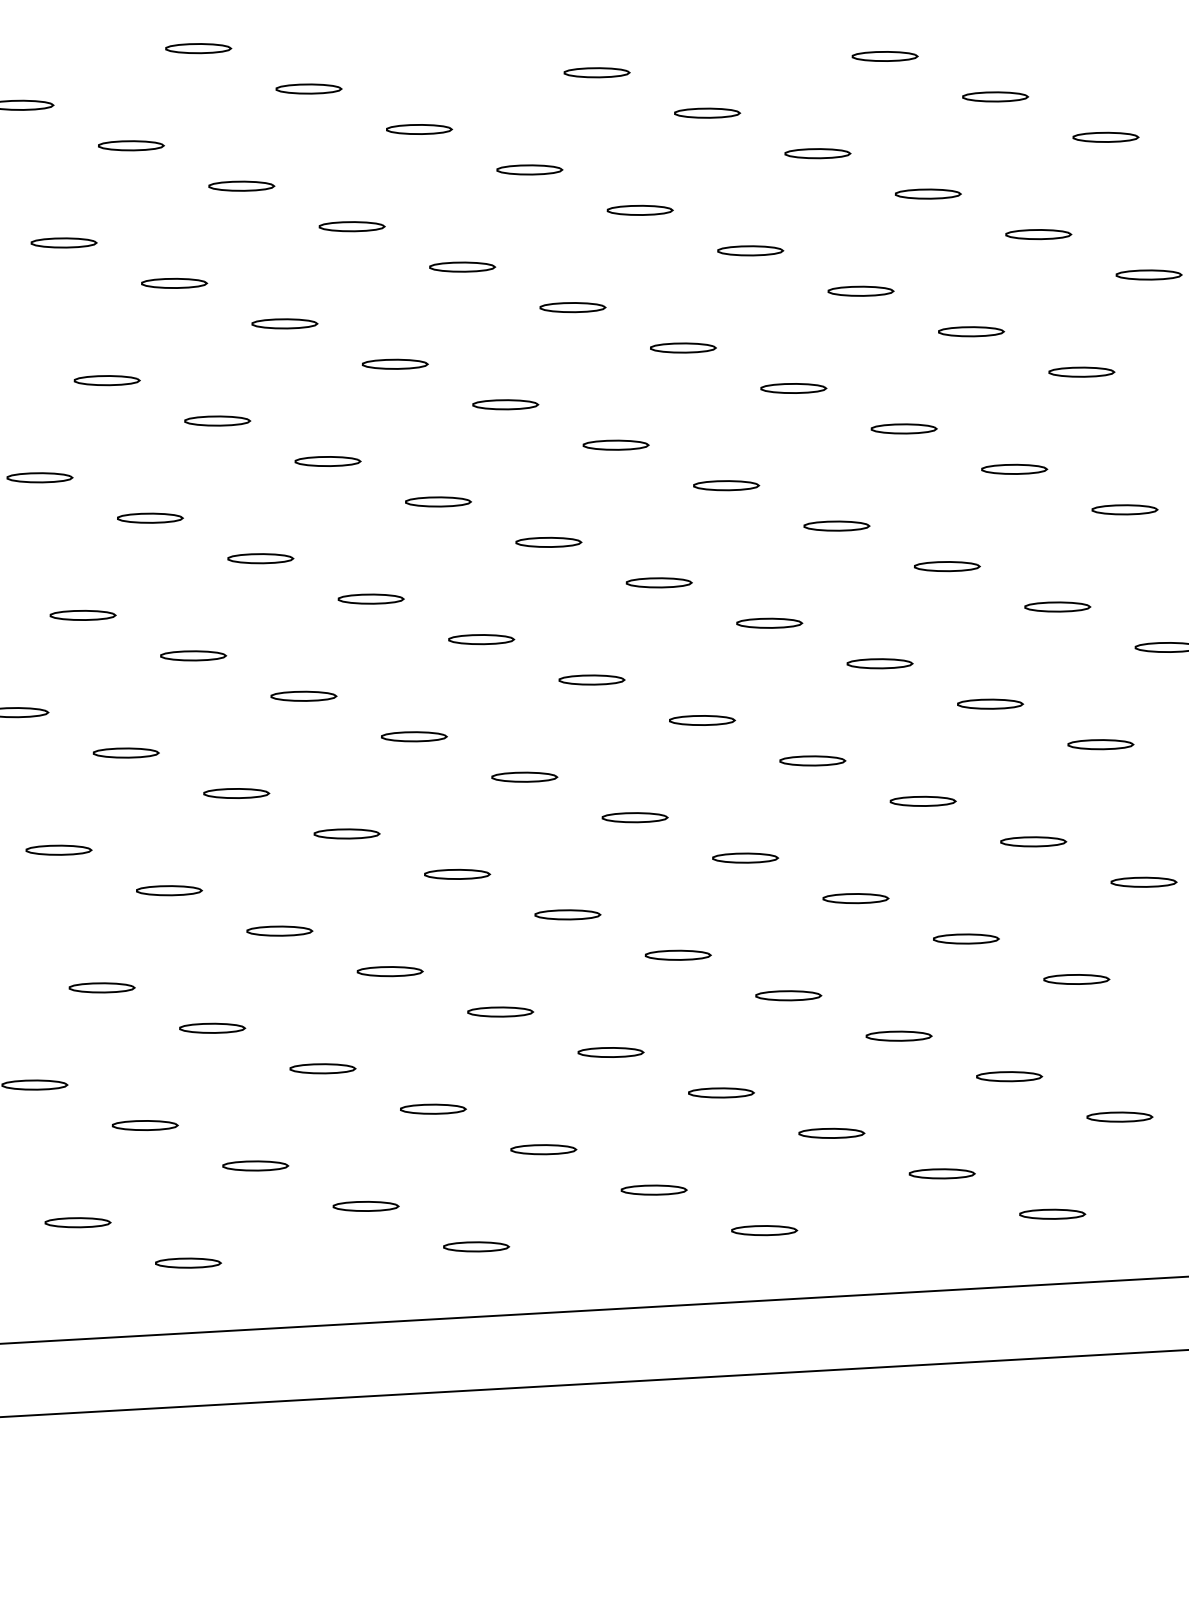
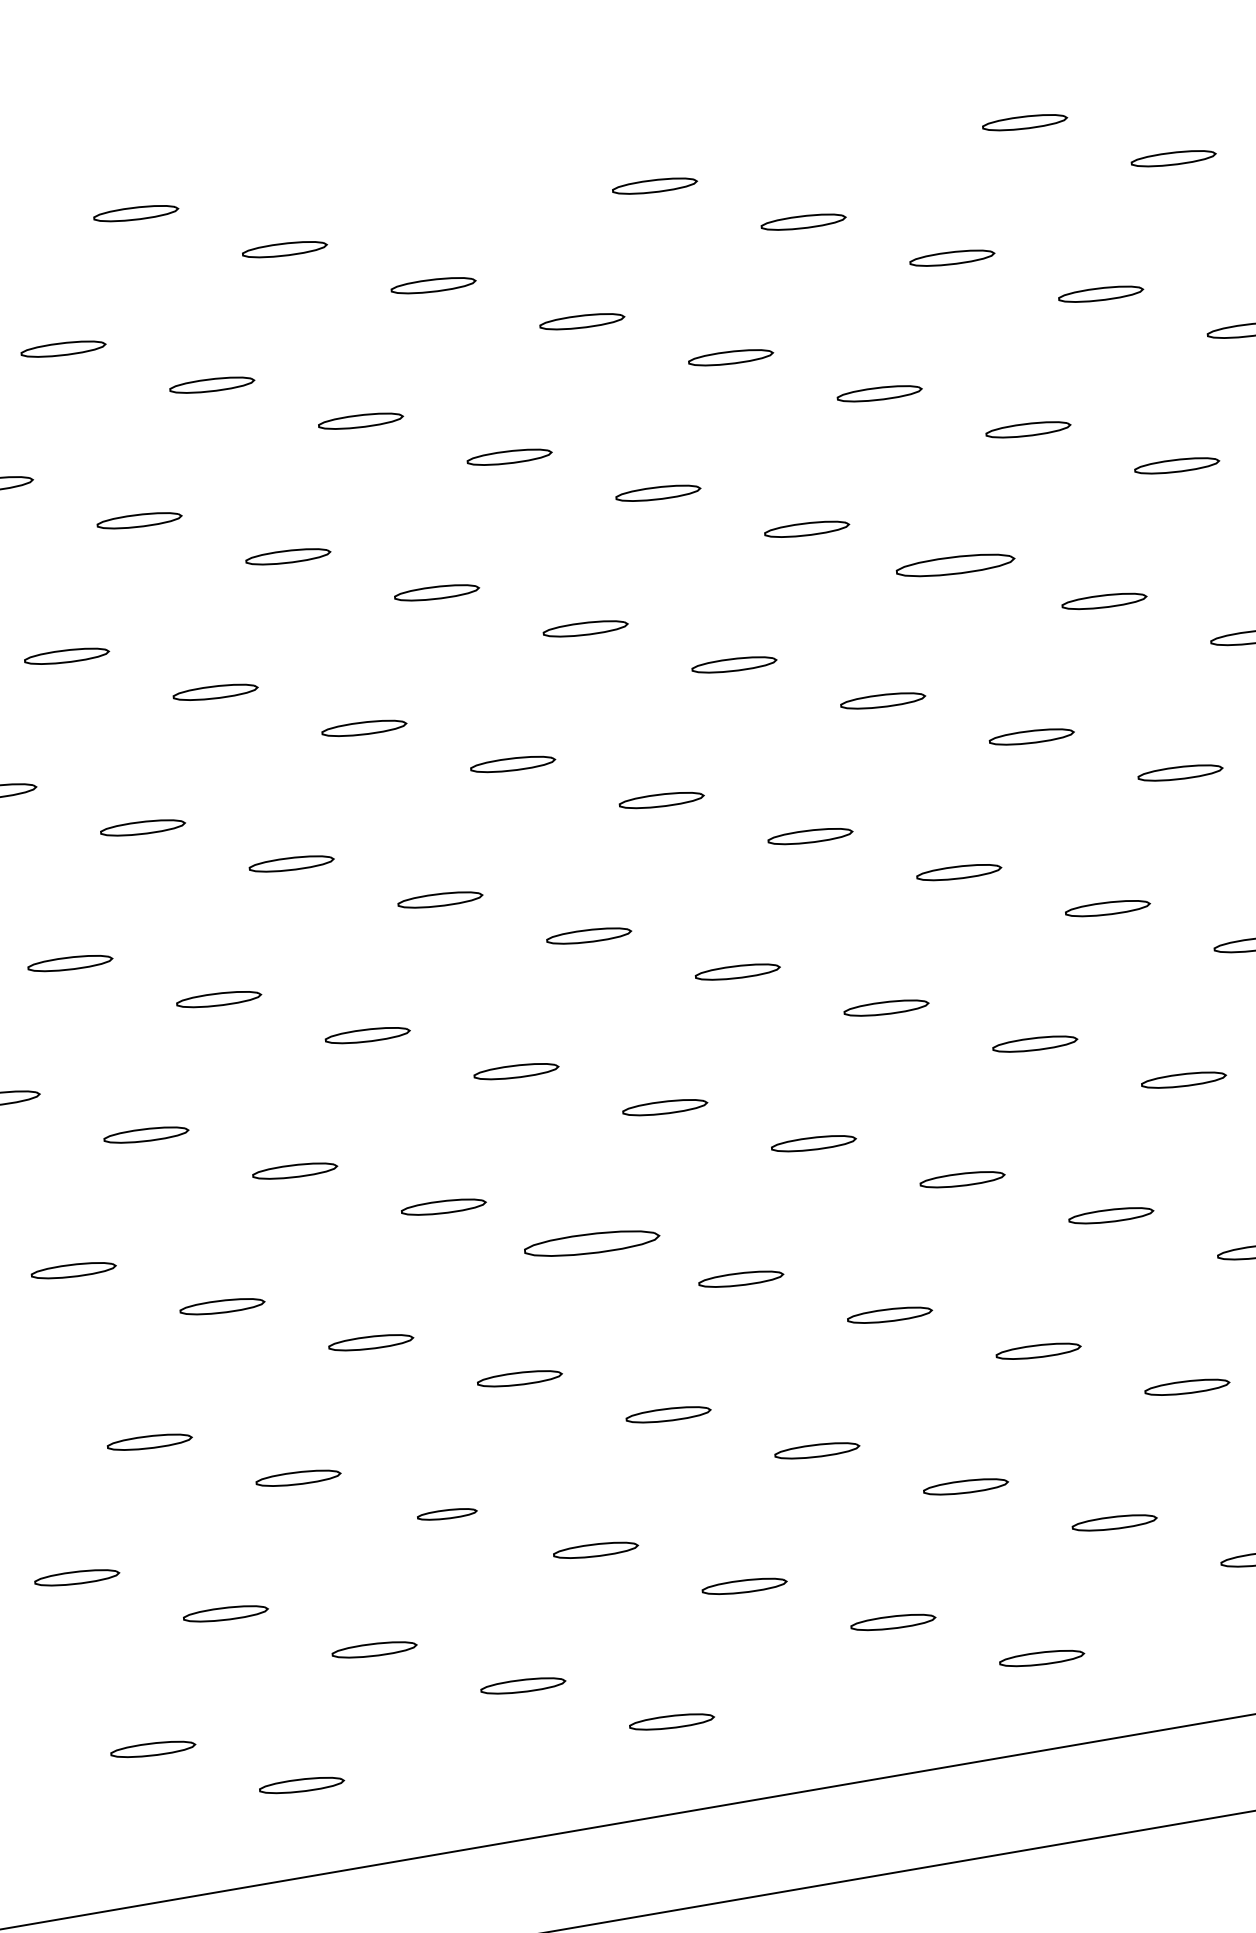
part: (793, 388) -> (955, 565), size x1.4
part: (457, 873) -> (592, 1241), size x1.6
part: (322, 1068) -> (446, 1513), size x0.7

